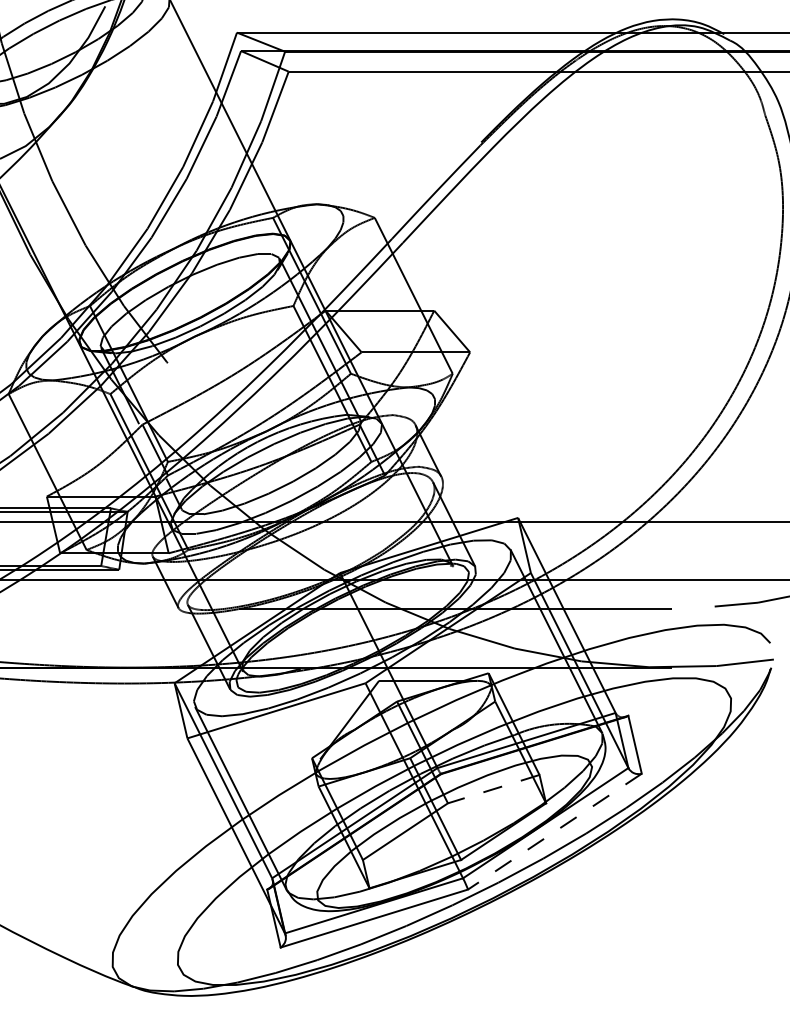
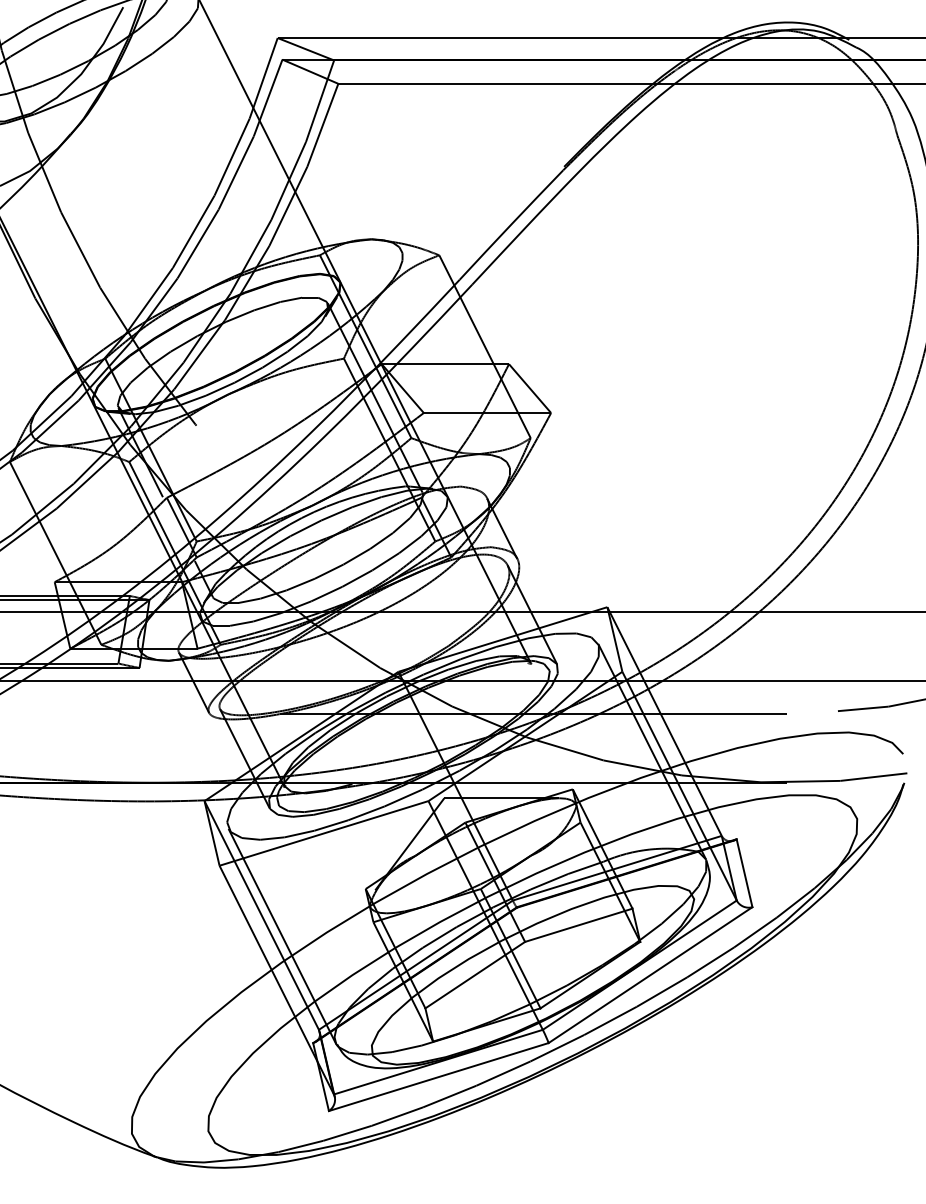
line: (493, 789) -> (578, 925), dashed -> solid
line: (554, 831) -> (650, 974), dashed -> solid

